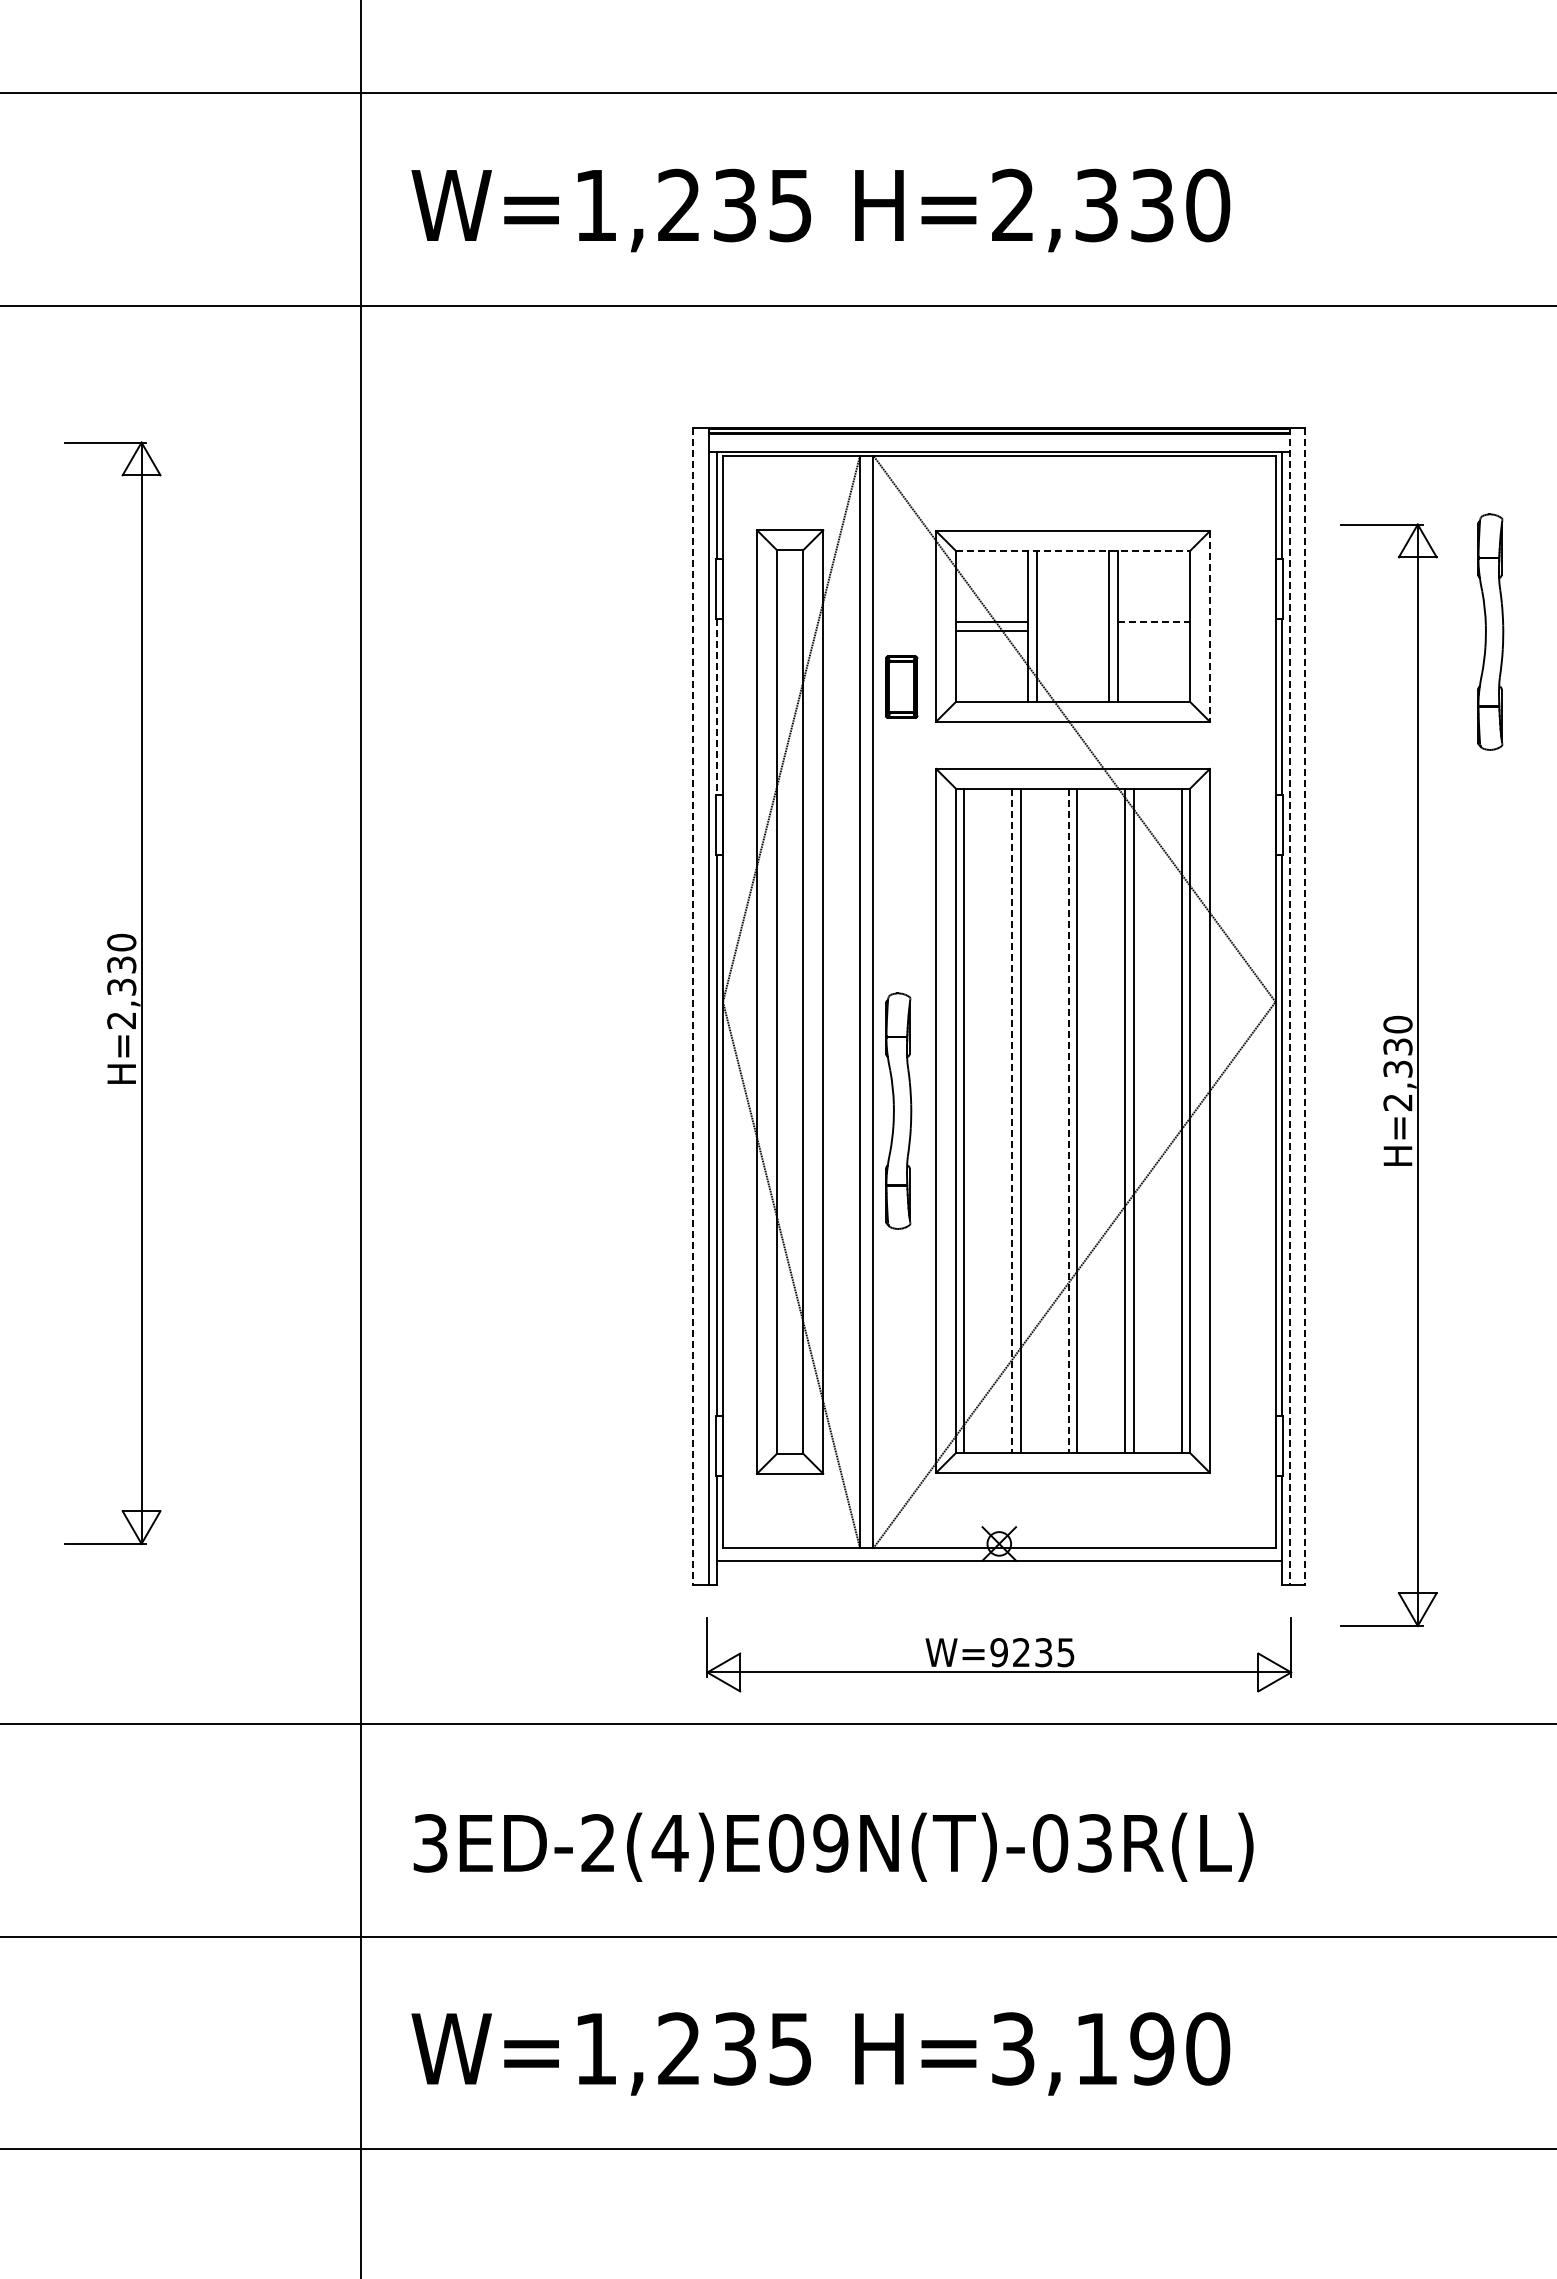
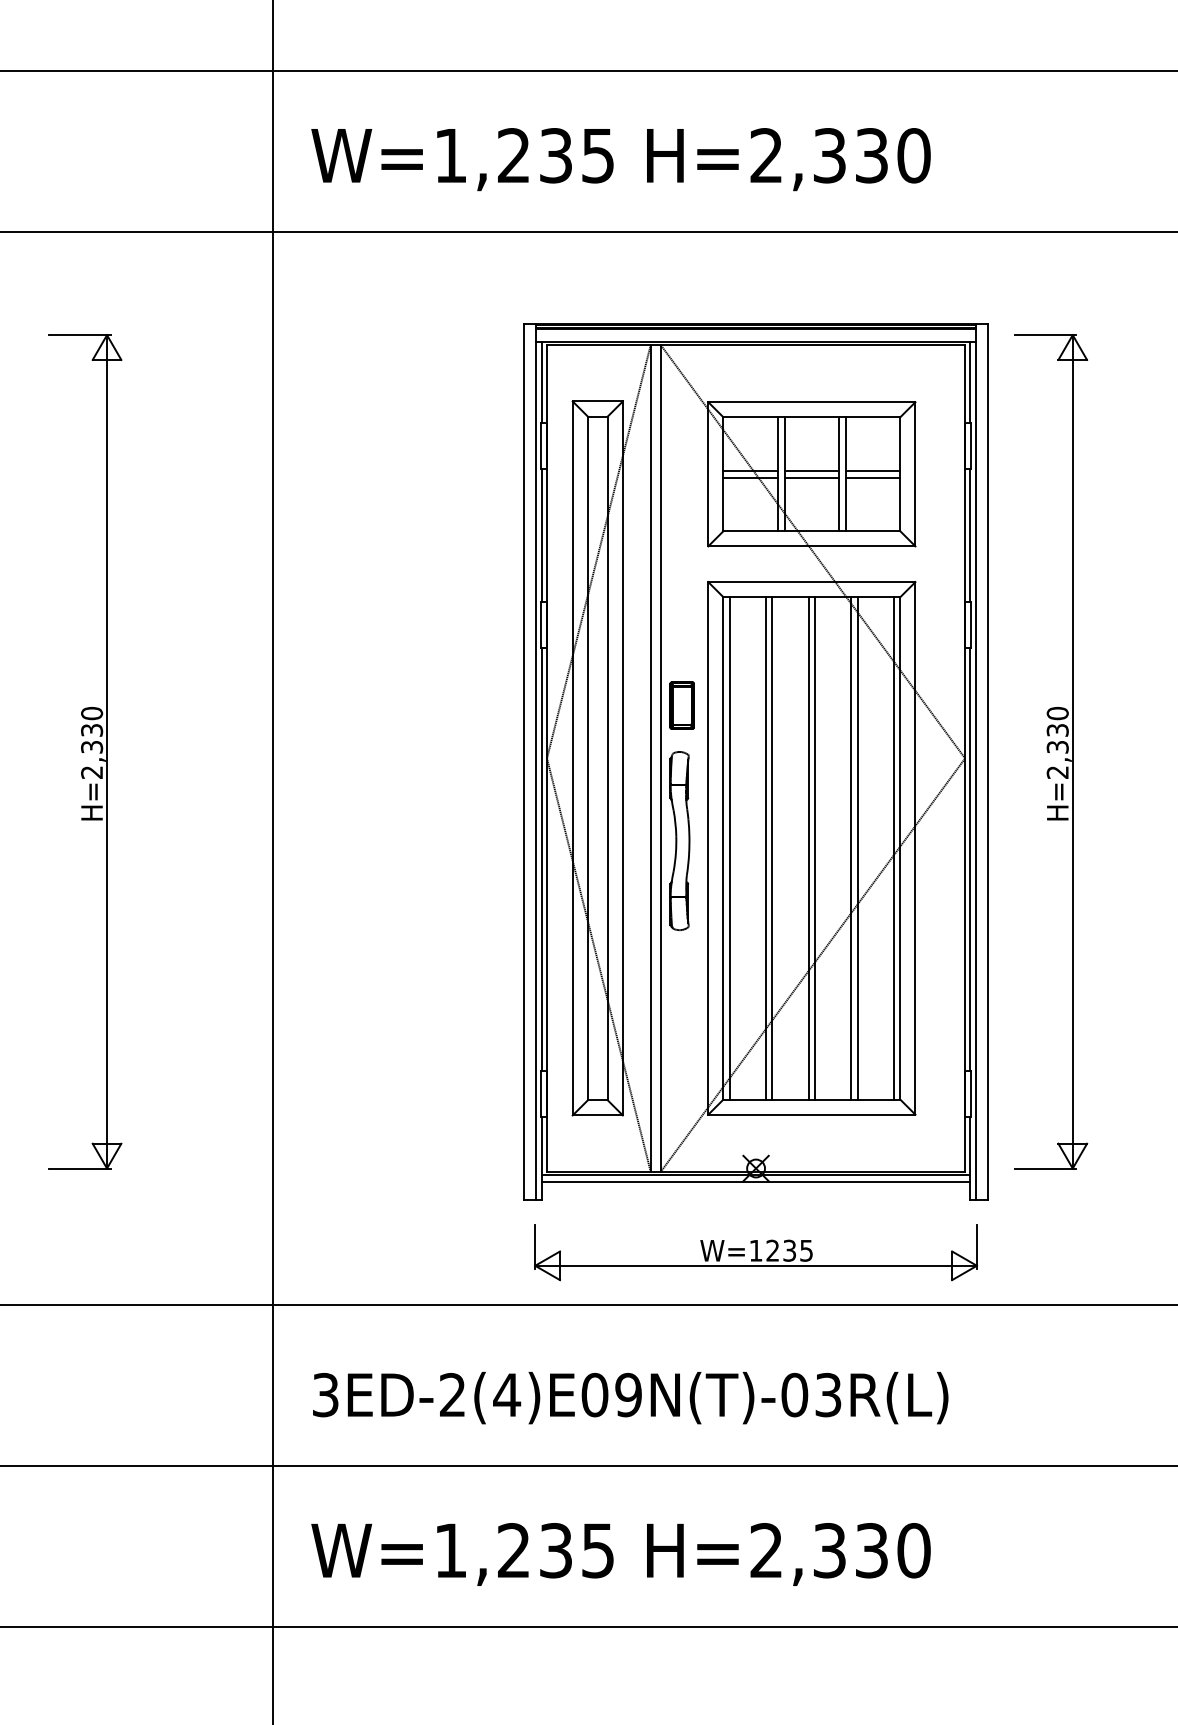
line: (1073, 551) -> (812, 417), dashed -> solid
line: (1072, 621) -> (811, 470), added
line: (1154, 621) -> (873, 470), dashed -> solid
line: (1209, 626) -> (915, 474), dashed -> solid
line: (1072, 631) -> (811, 478), added
line: (1154, 631) -> (873, 478), added
part: (1490, 631) -> (1127, 478), removed
part: (901, 686) -> (682, 705), moved
line: (716, 707) -> (542, 535), dashed -> solid
line: (693, 1007) -> (524, 762), dashed -> solid
line: (1289, 1007) -> (975, 762), dashed -> solid
line: (1305, 1007) -> (987, 762), dashed -> solid
part: (1388, 1074) -> (1050, 751), moved
line: (1012, 1121) -> (766, 848), dashed -> solid
line: (1068, 1121) -> (808, 848), dashed -> solid
line: (998, 1552) -> (755, 1175), added
text: (998, 1652) -> (755, 1250), W=9235 -> W=1235
text: (1083, 2048) -> (819, 1550), H=3,190 -> H=2,330

